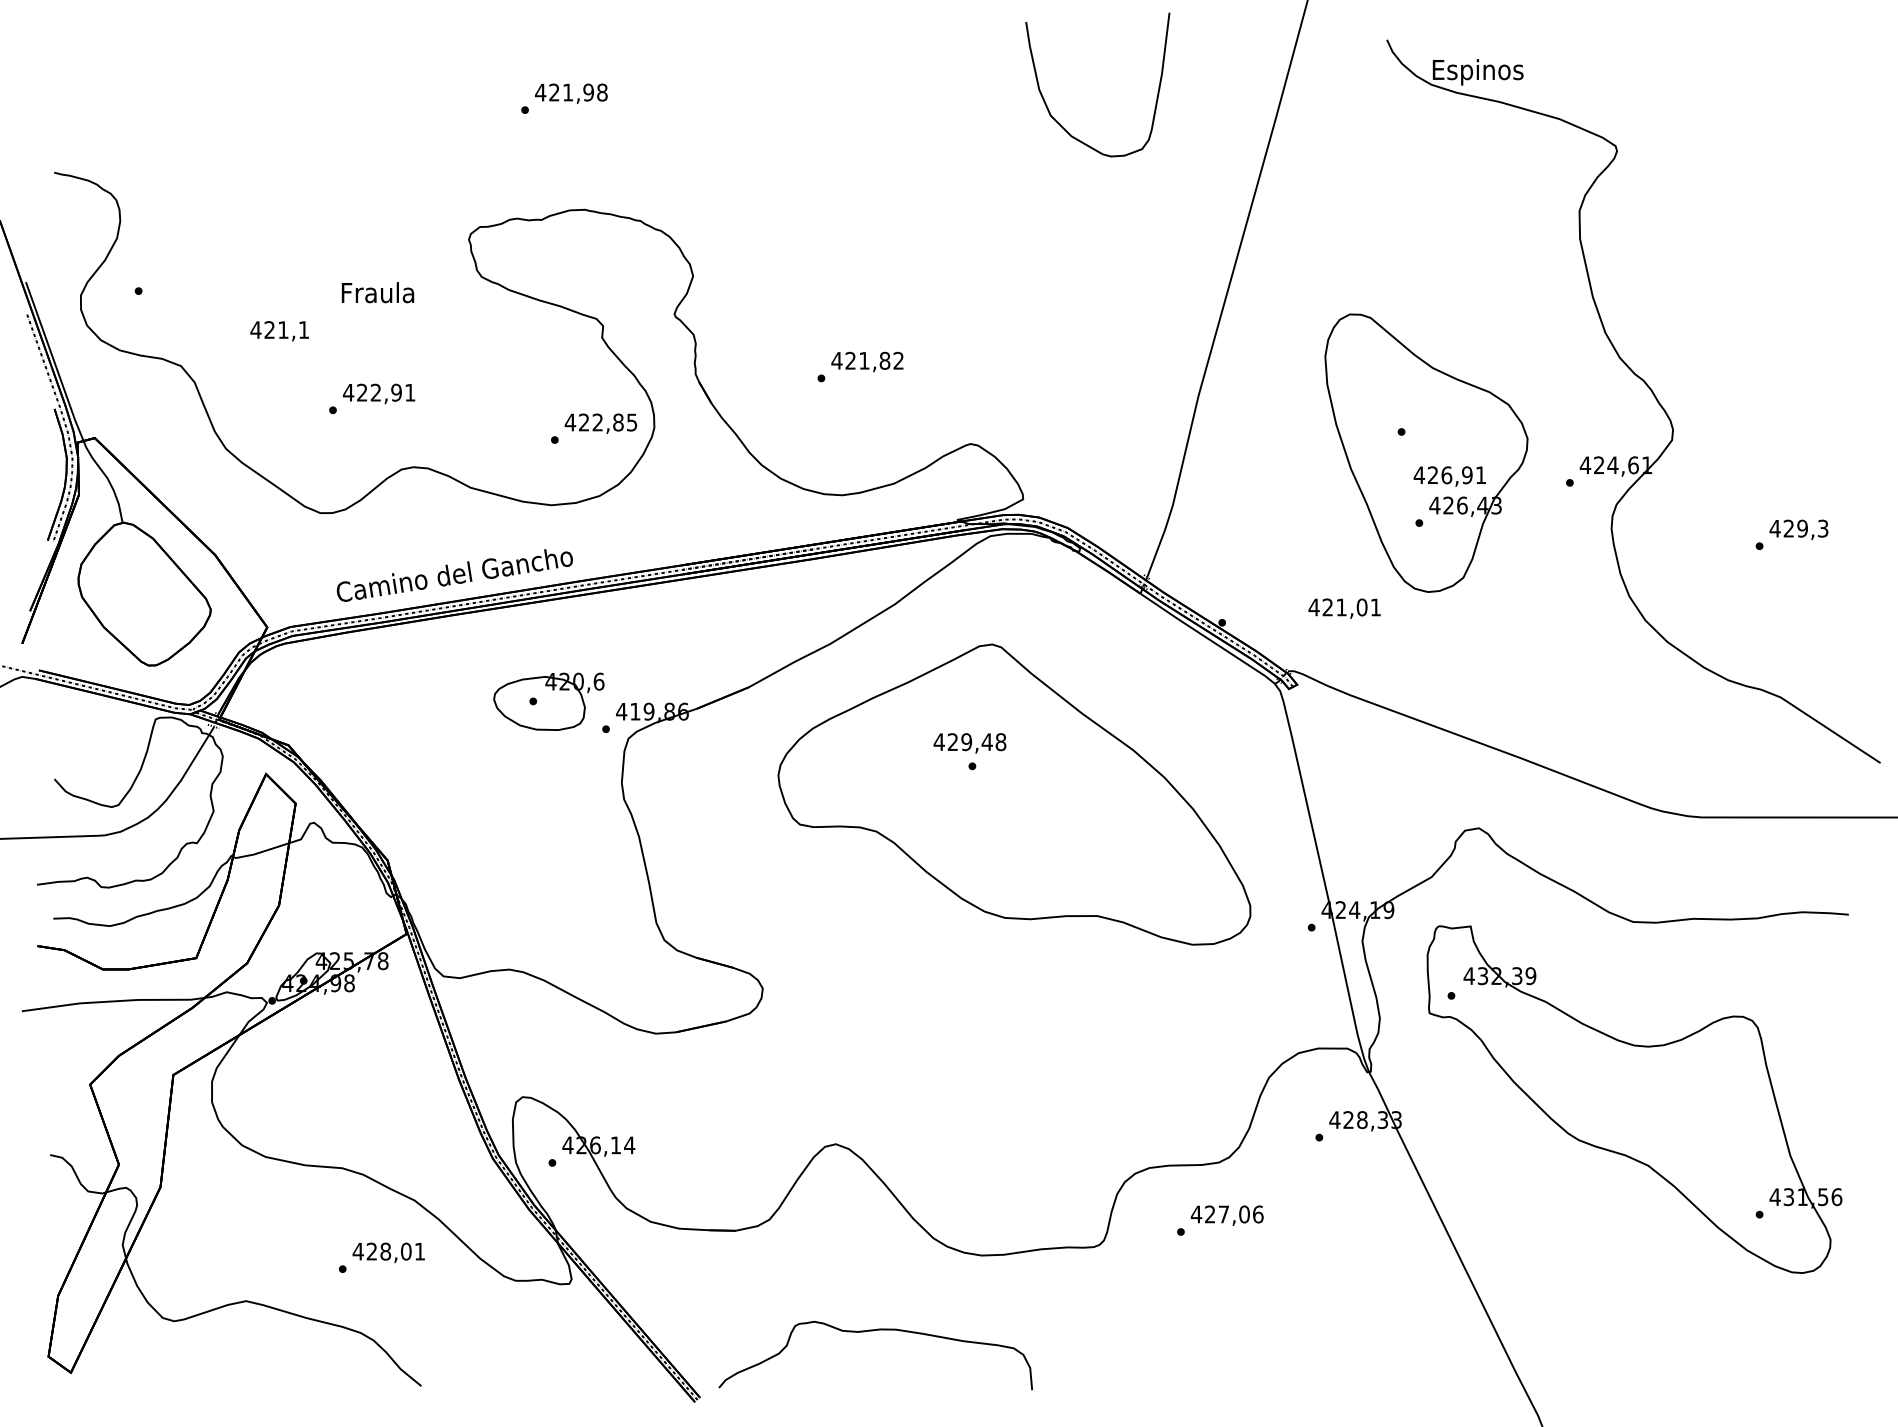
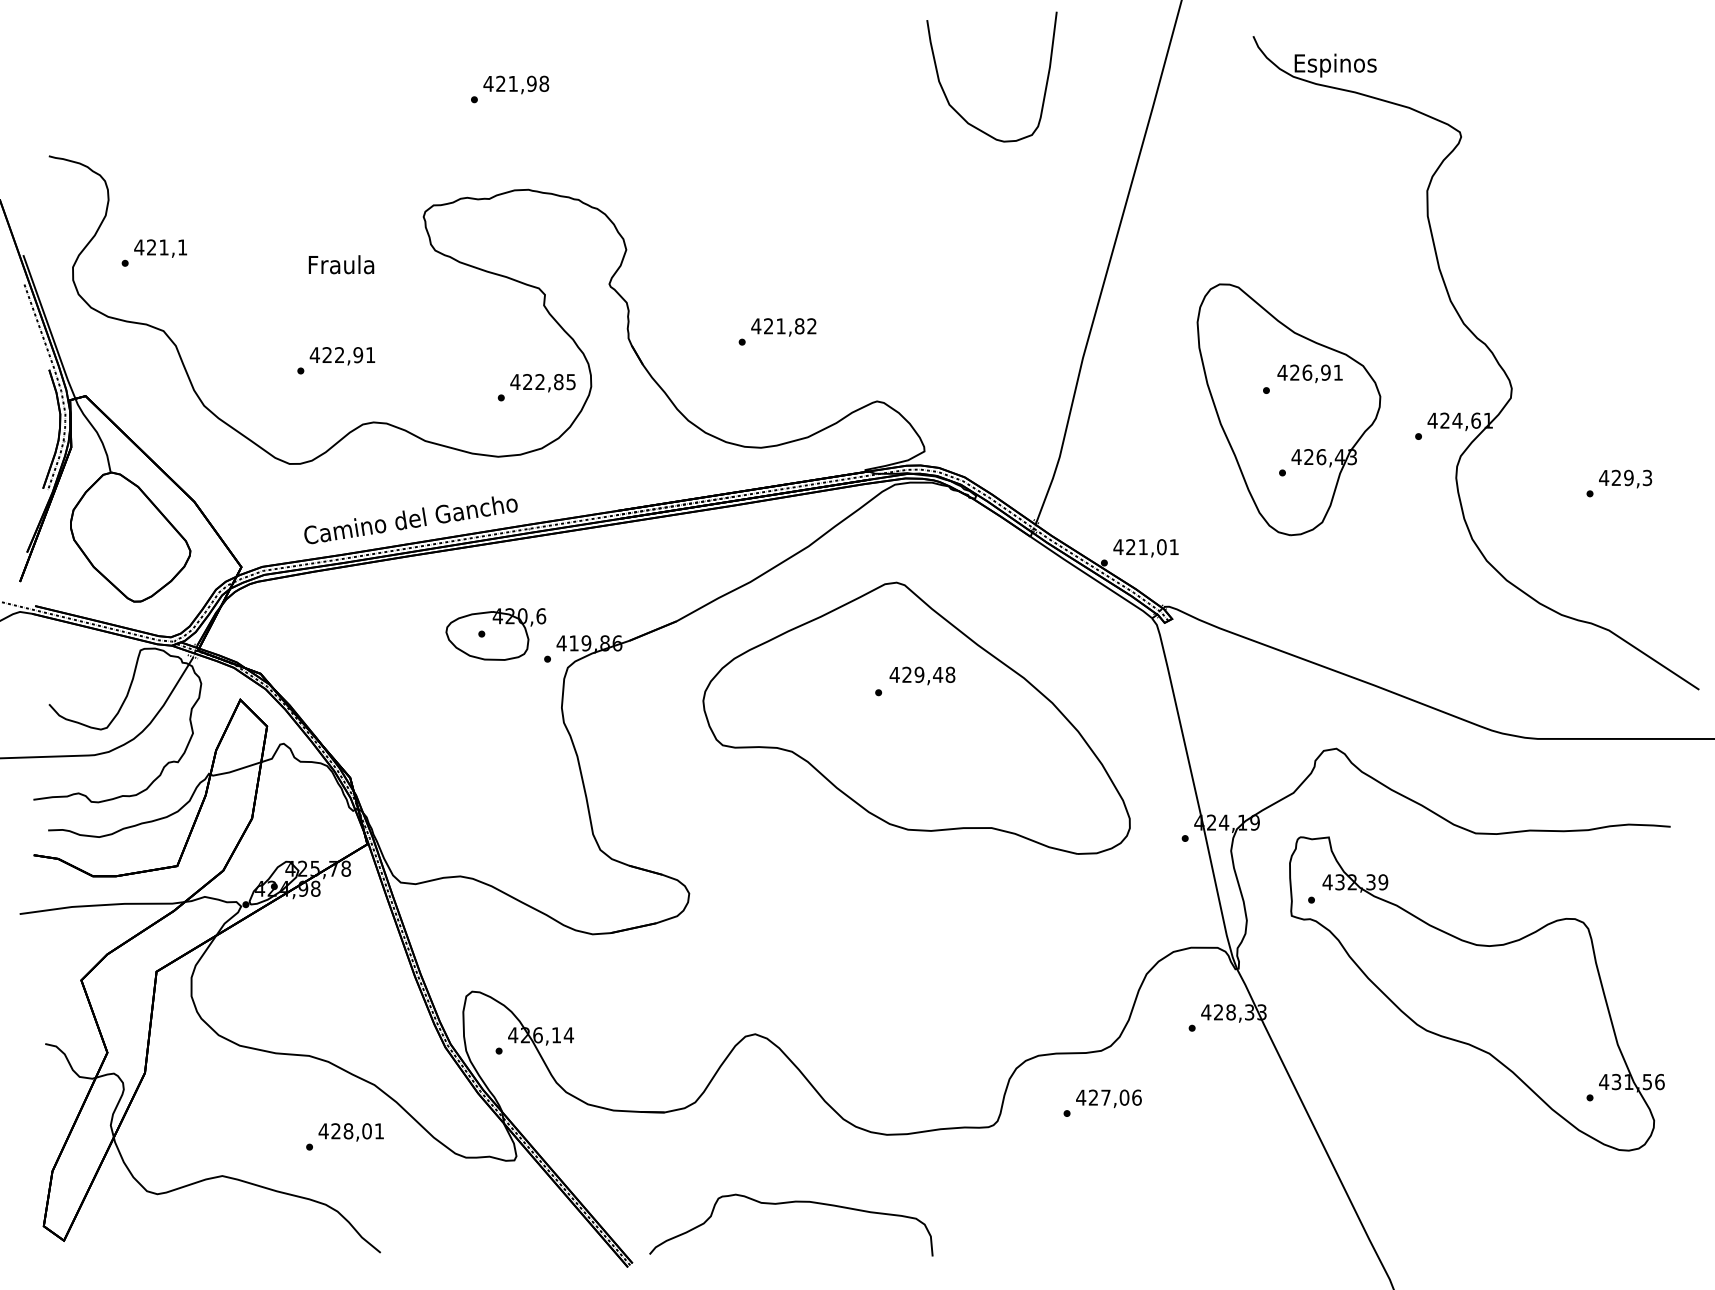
text: (279, 331) -> (160, 248), moved
text: (1449, 476) -> (1309, 373), moved
text: (1344, 608) -> (1145, 548), moved
text: (970, 742) -> (922, 675), moved

